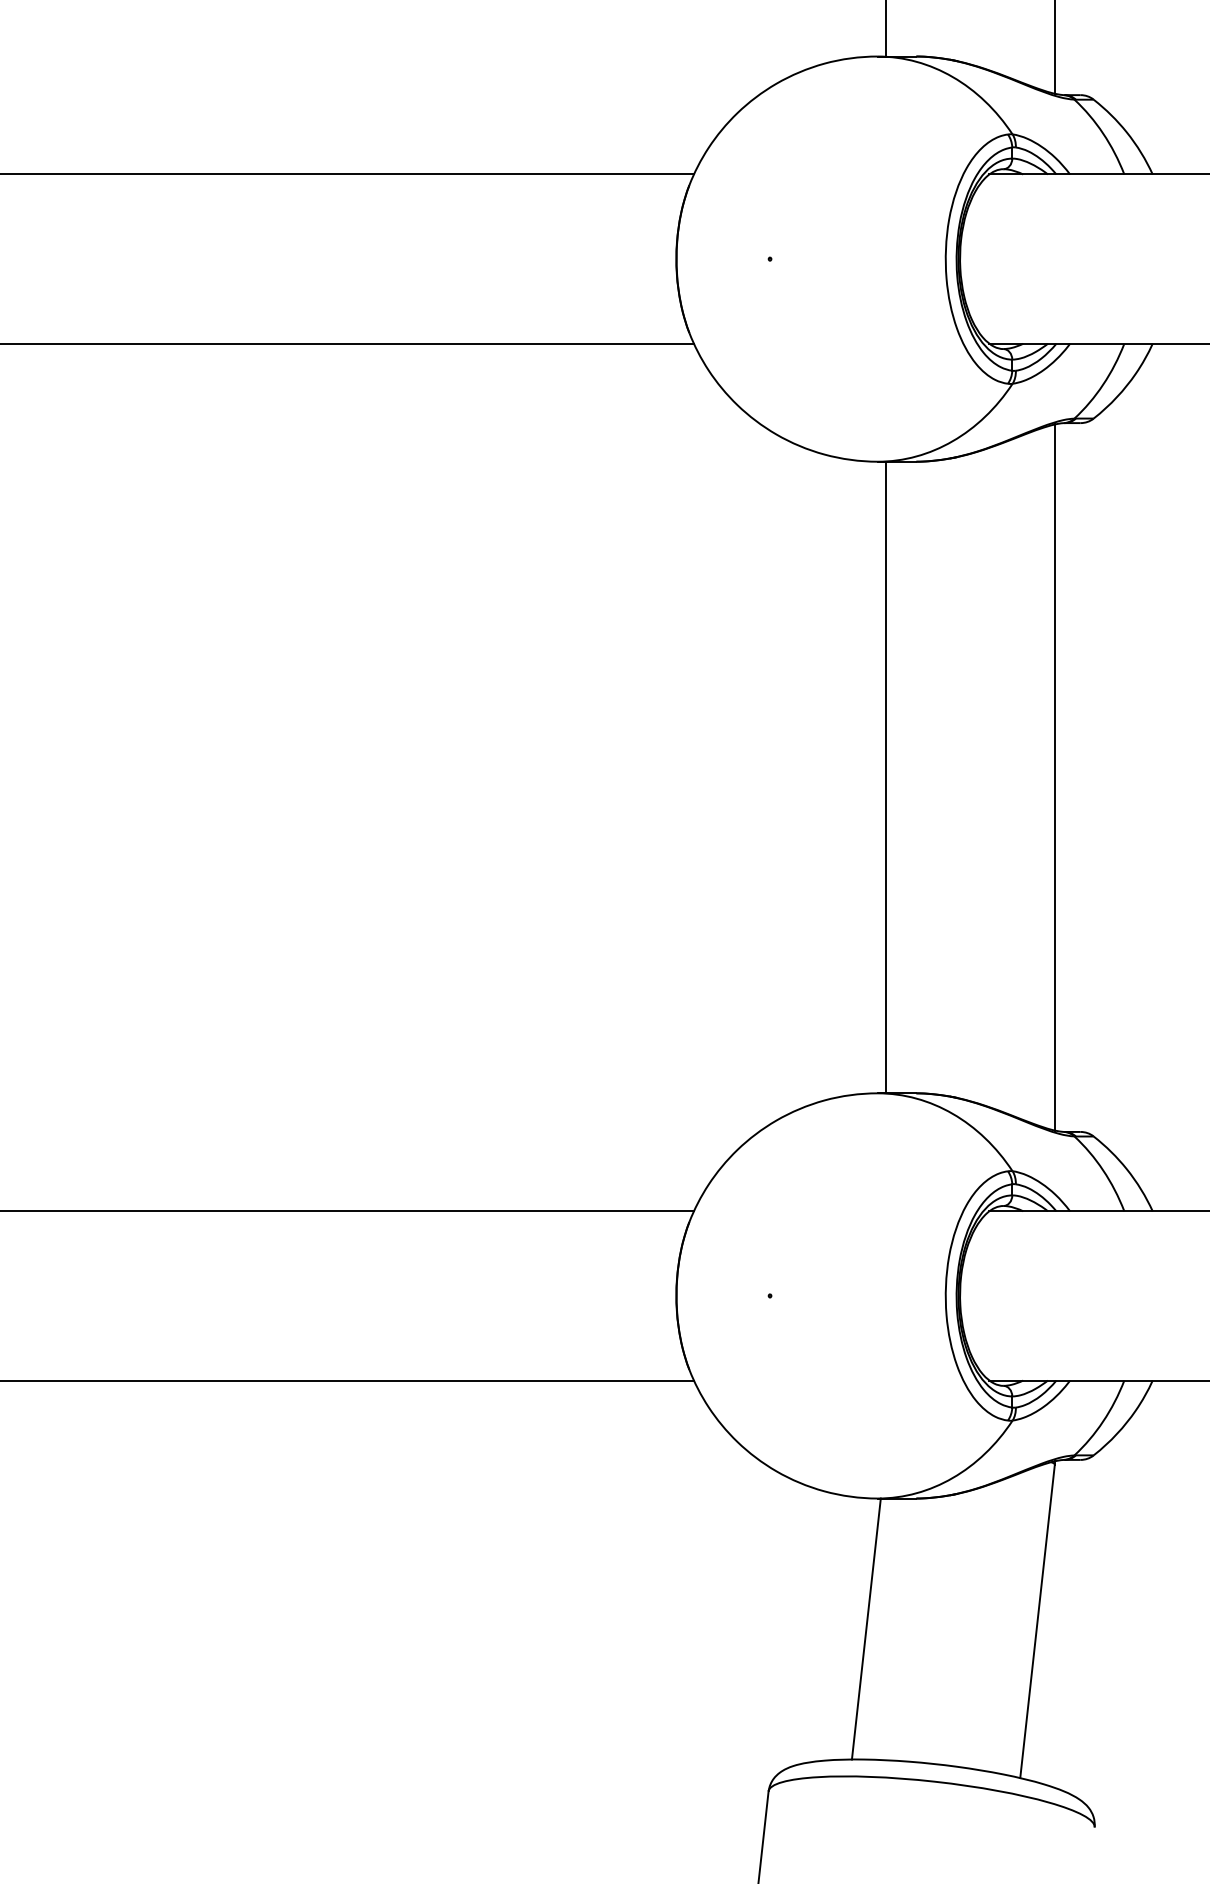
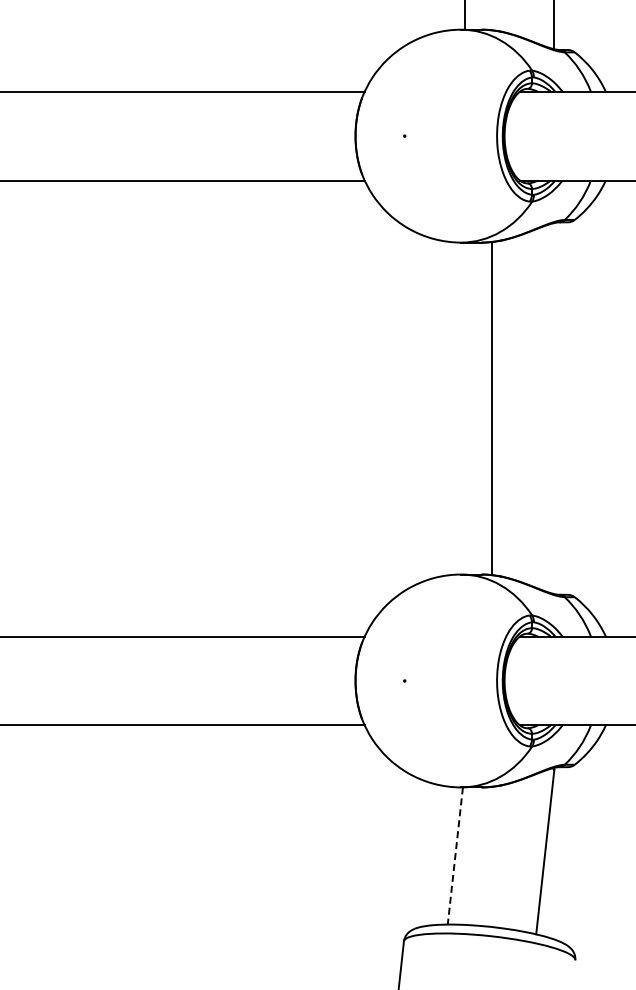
line: (885, 777) -> (492, 408), moved
line: (1055, 777) -> (554, 408), removed
line: (866, 1629) -> (455, 856), solid -> dashed

